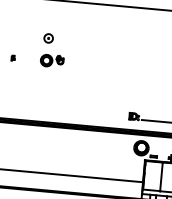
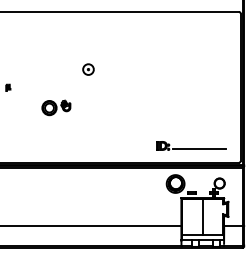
part: (48, 38) -> (88, 69), moved
part: (52, 60) -> (56, 107), moved

